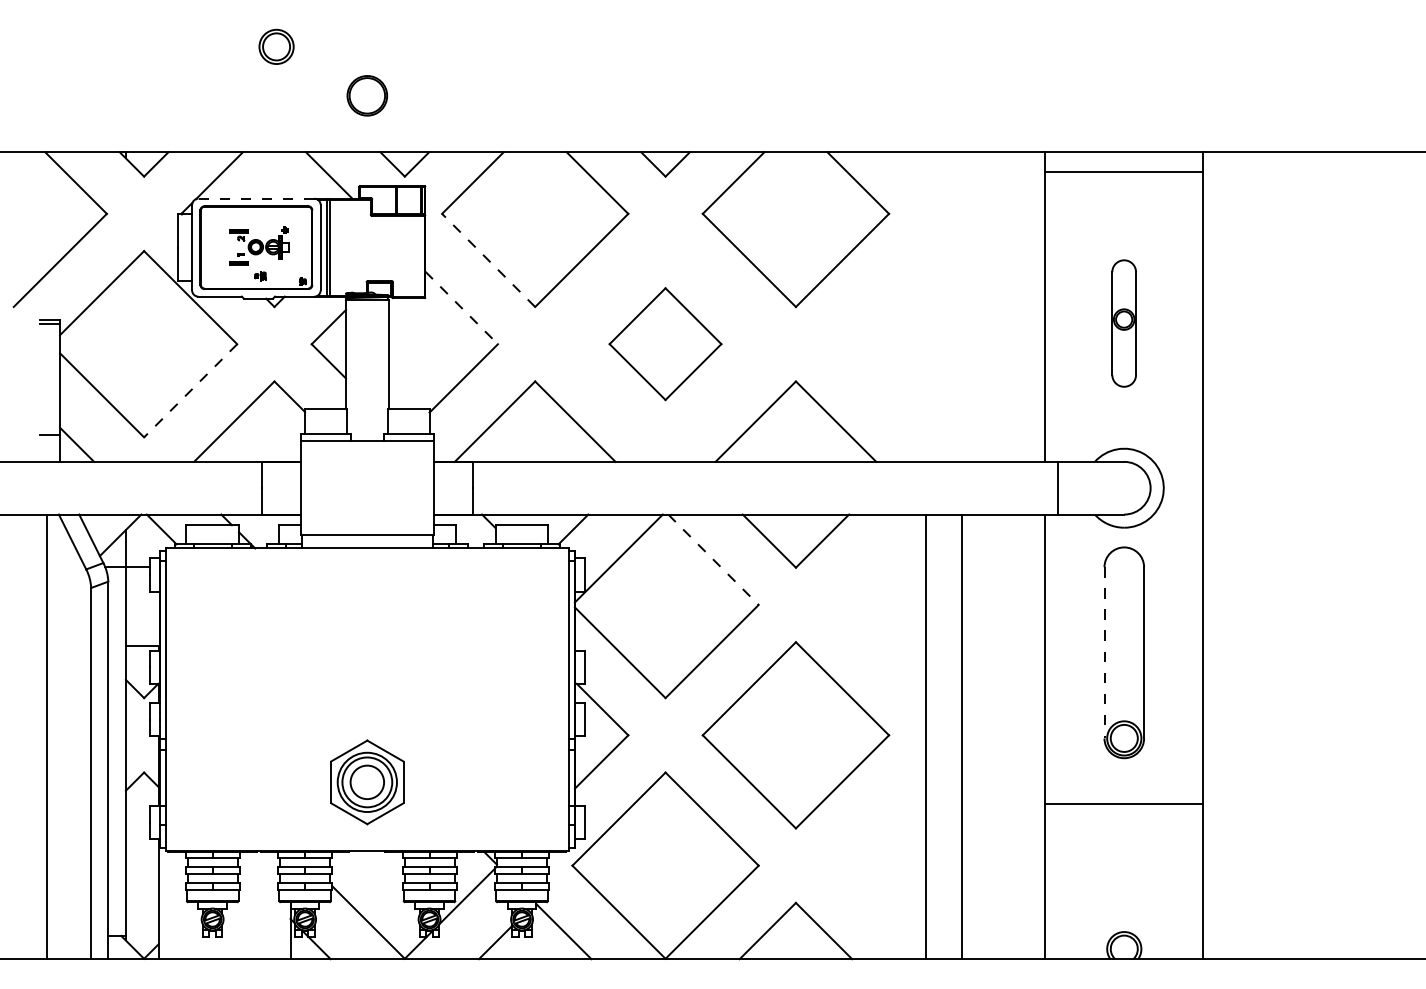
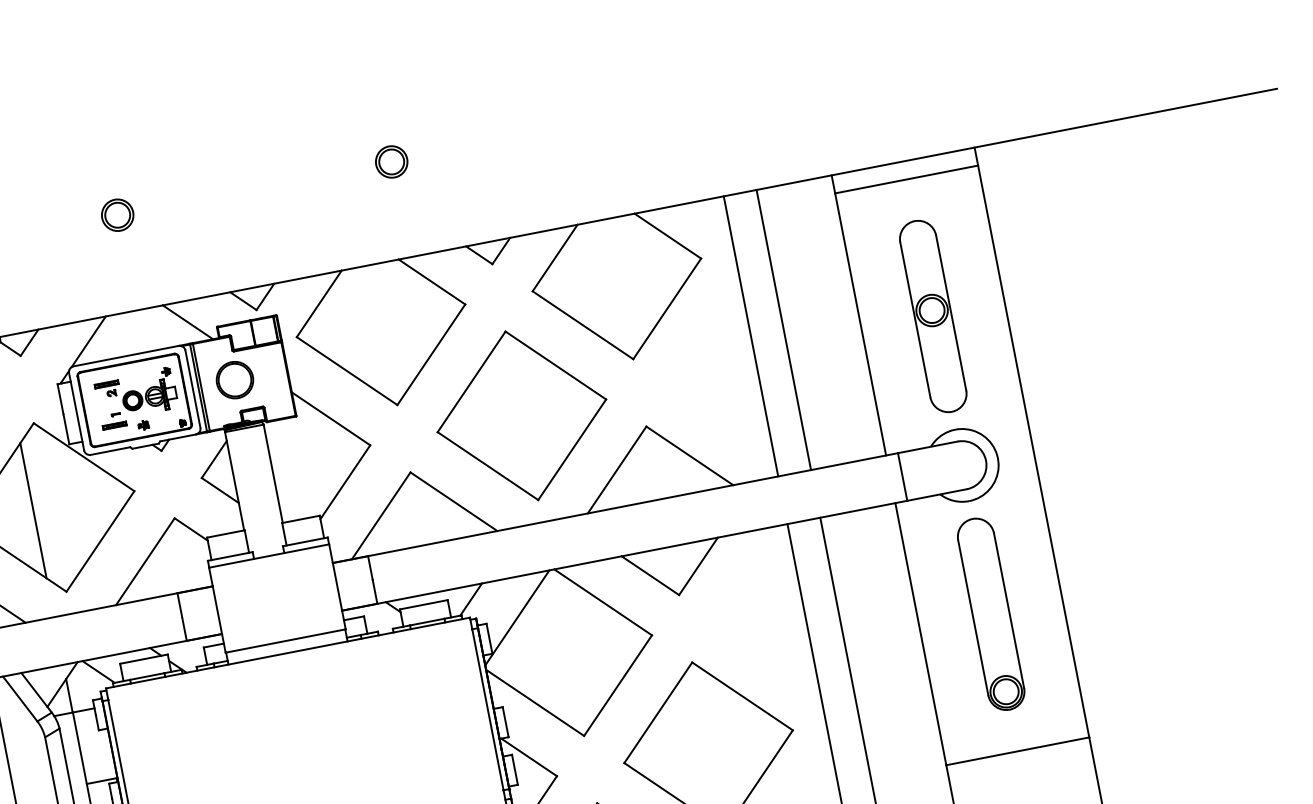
part: (579, 46) -> (391, 161), added
part: (367, 95) -> (235, 379), moved
line: (255, 198) -> (125, 356), dashed -> solid
part: (259, 245) -> (137, 397), size x1.43
line: (488, 260) -> (346, 371), dashed -> solid
line: (926, 306) -> (751, 335), added
line: (962, 306) -> (783, 329), added
line: (462, 308) -> (331, 419), dashed -> solid
part: (1123, 323) -> (932, 316), size x1.67
line: (125, 343) -> (33, 510), added
part: (665, 343) -> (521, 415), size x1.67
line: (190, 390) -> (100, 541), dashed -> solid
line: (713, 559) -> (603, 602), dashed -> solid
line: (1104, 652) -> (973, 617), dashed -> solid

